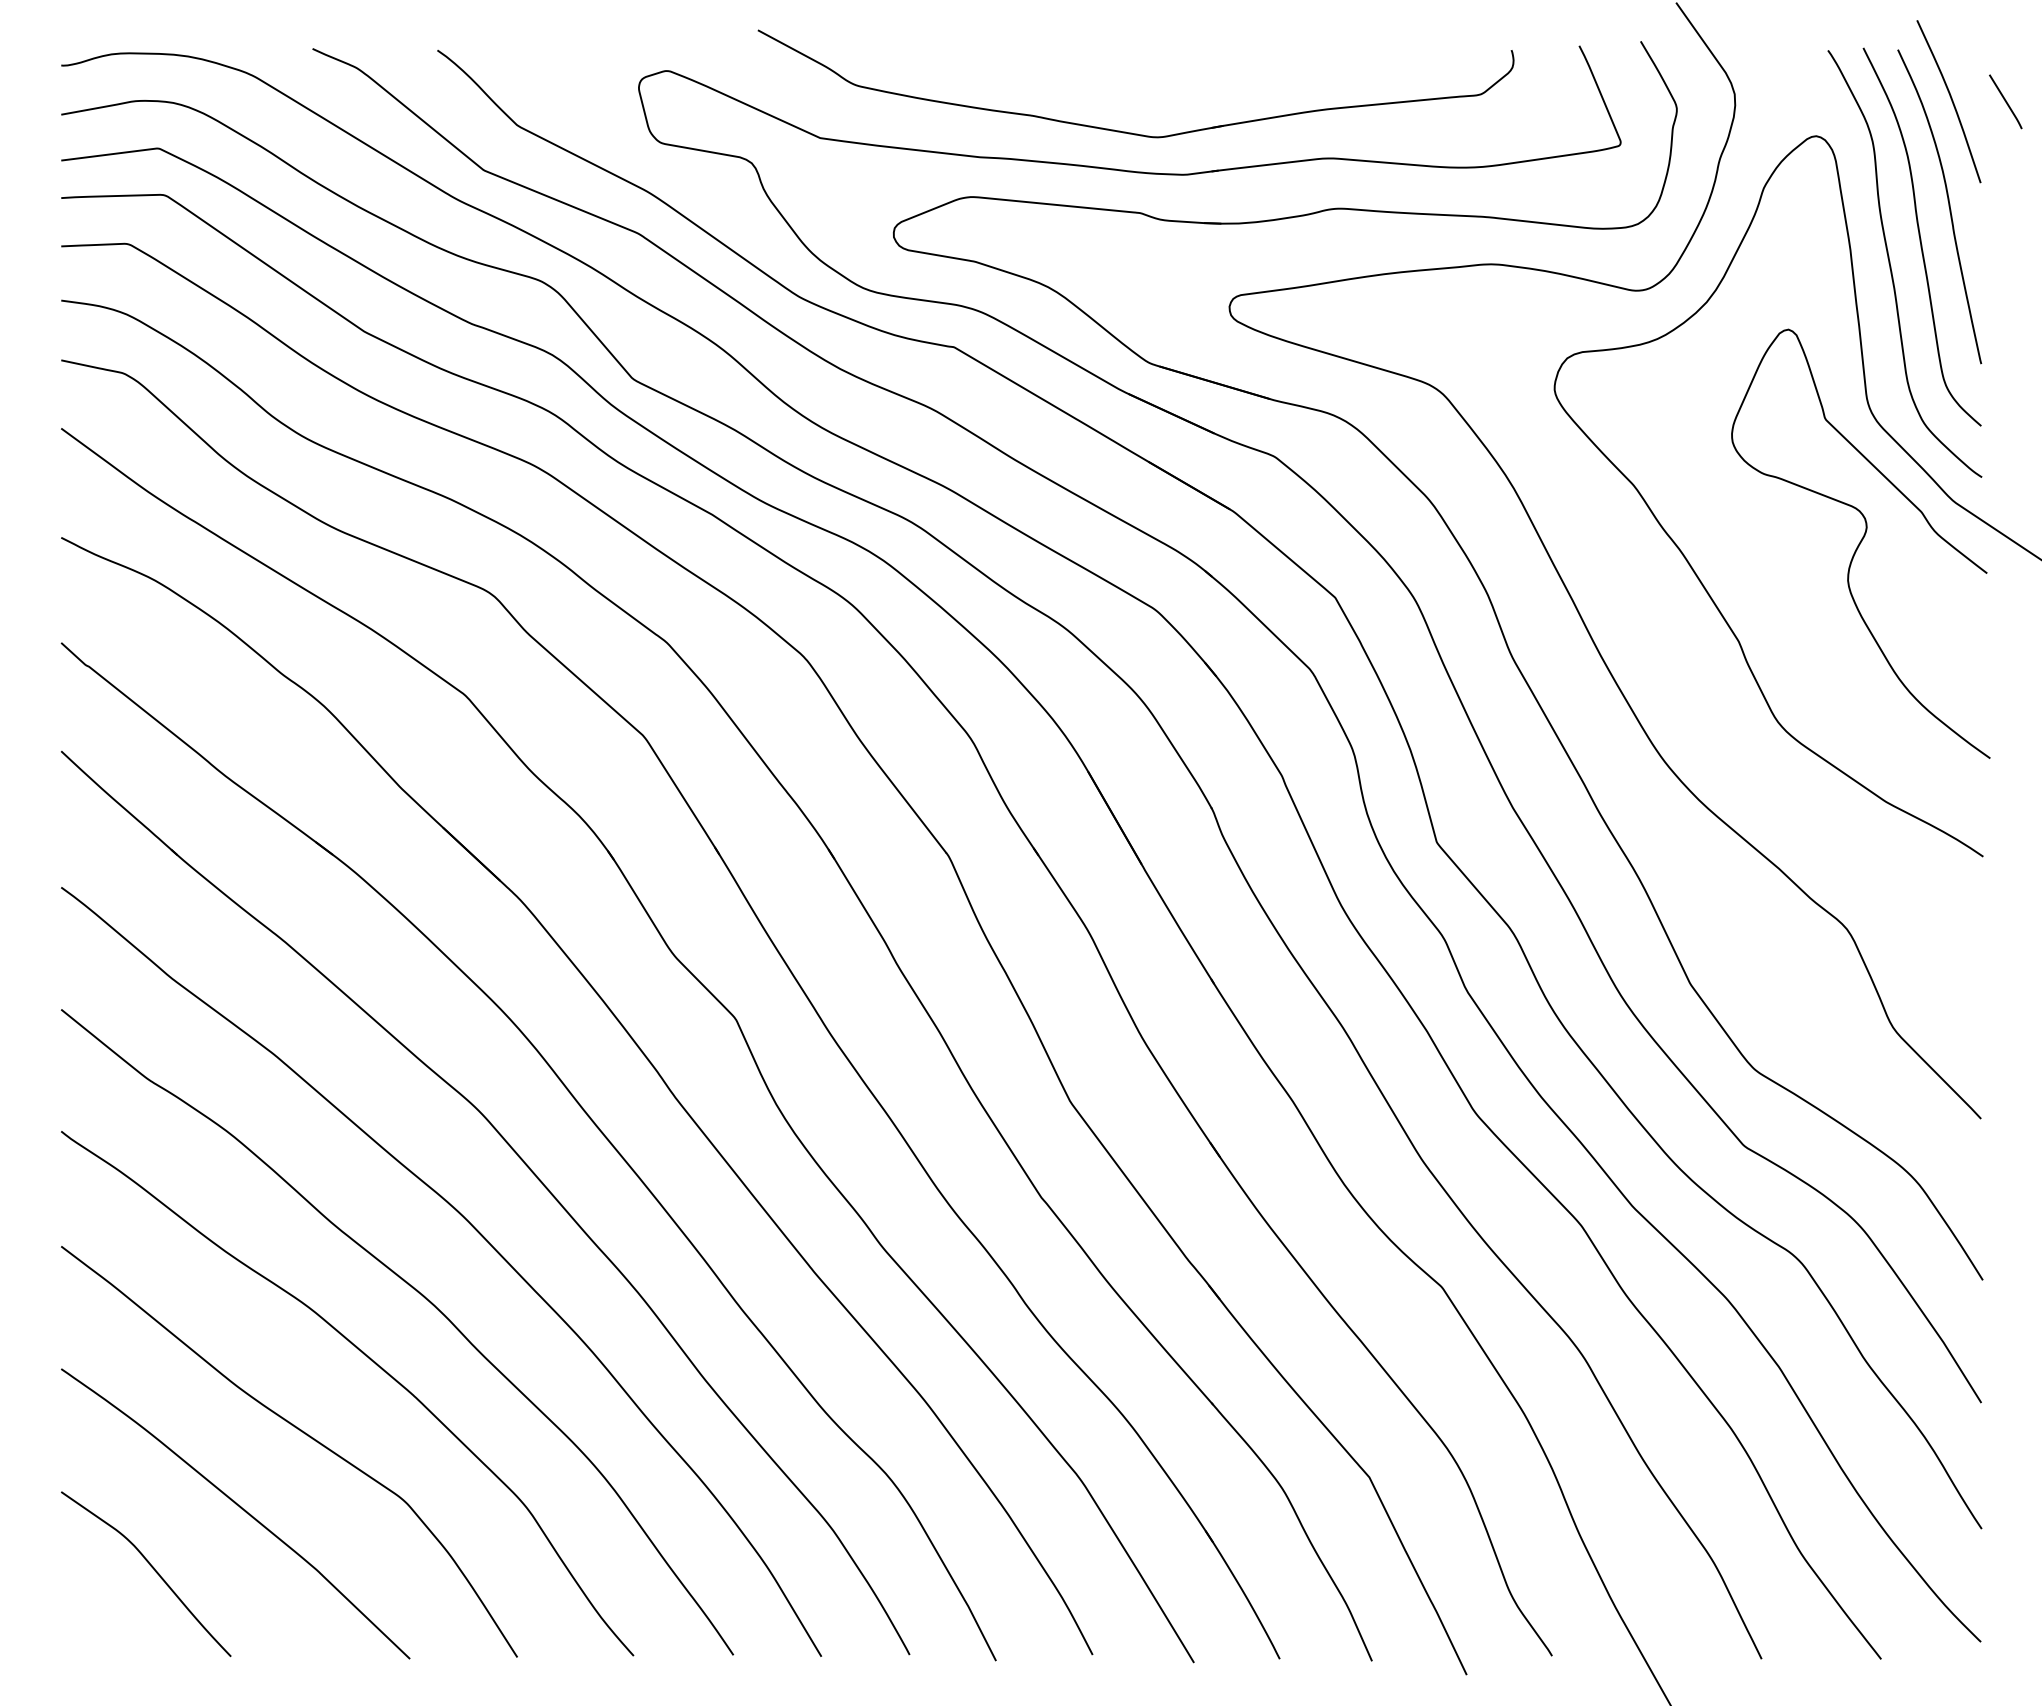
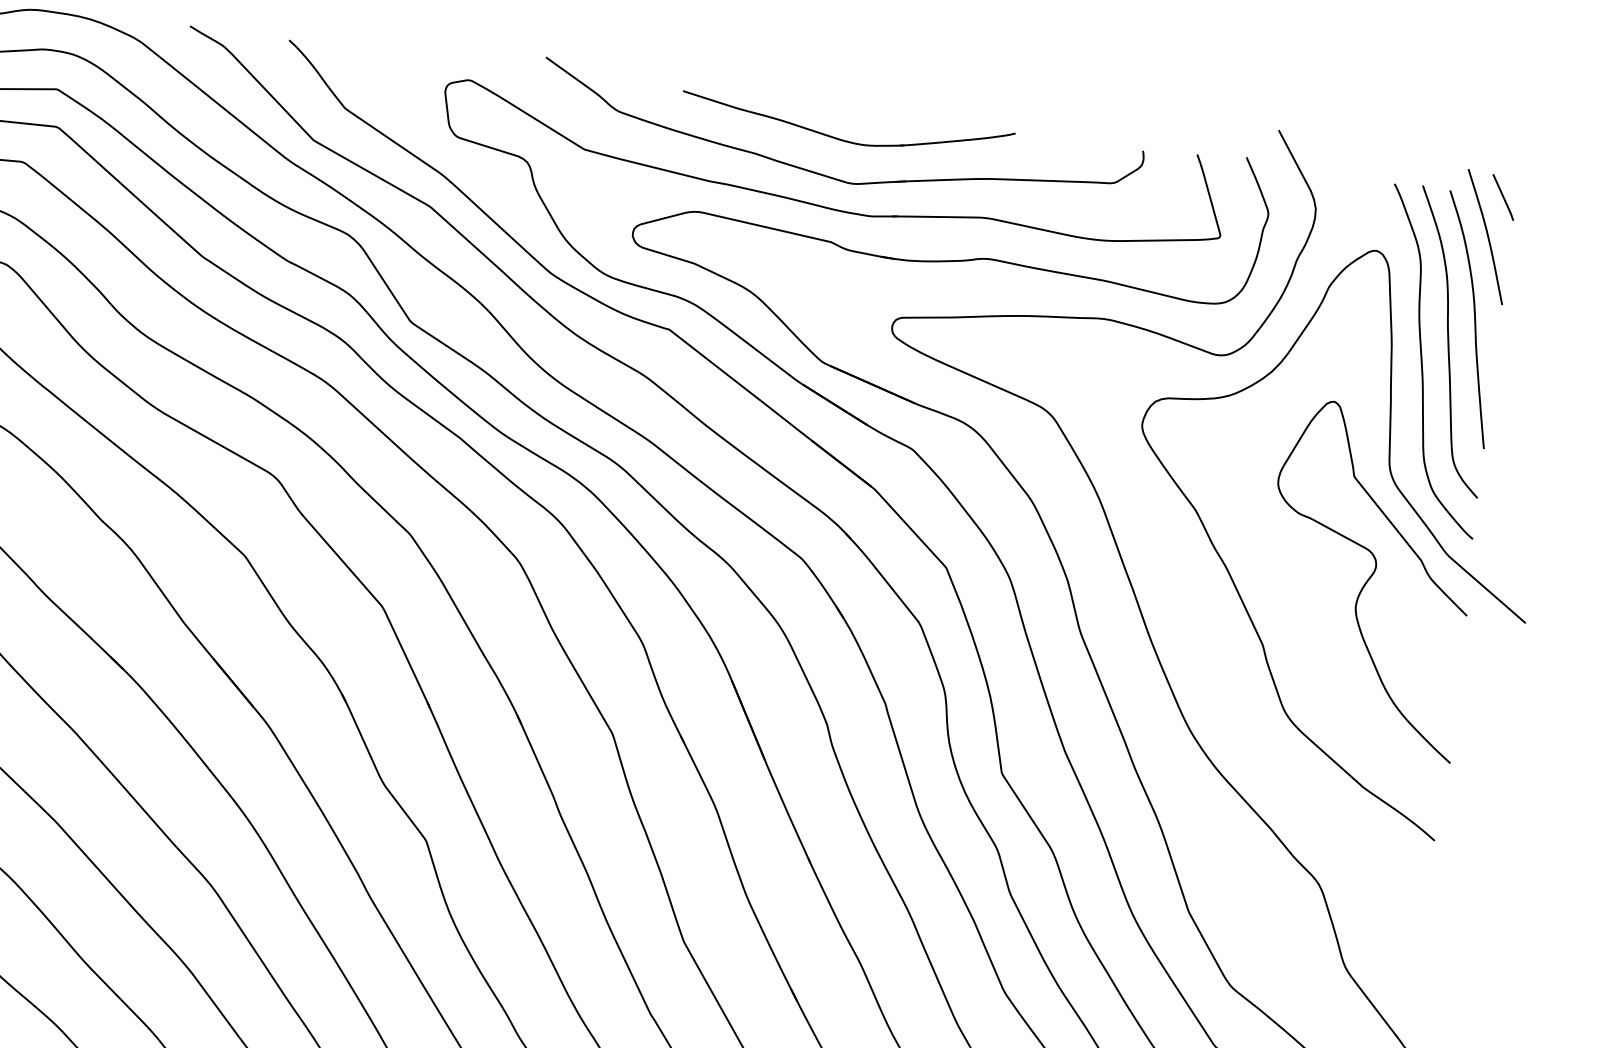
part: (1140, 84) -> (844, 139), added
line: (2005, 101) -> (1503, 197), moved

